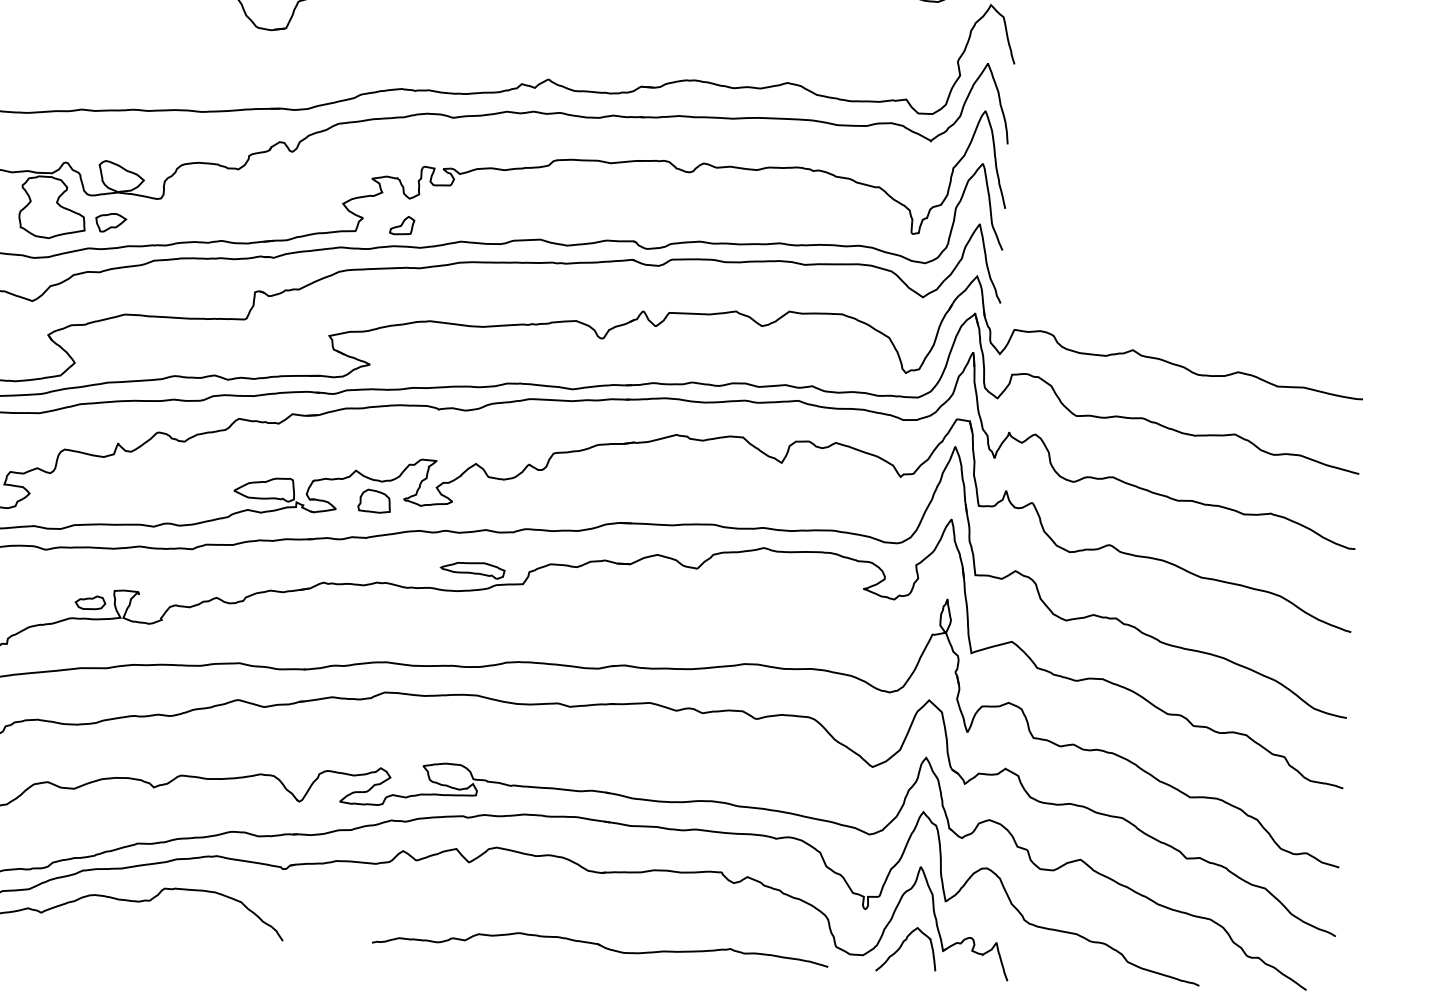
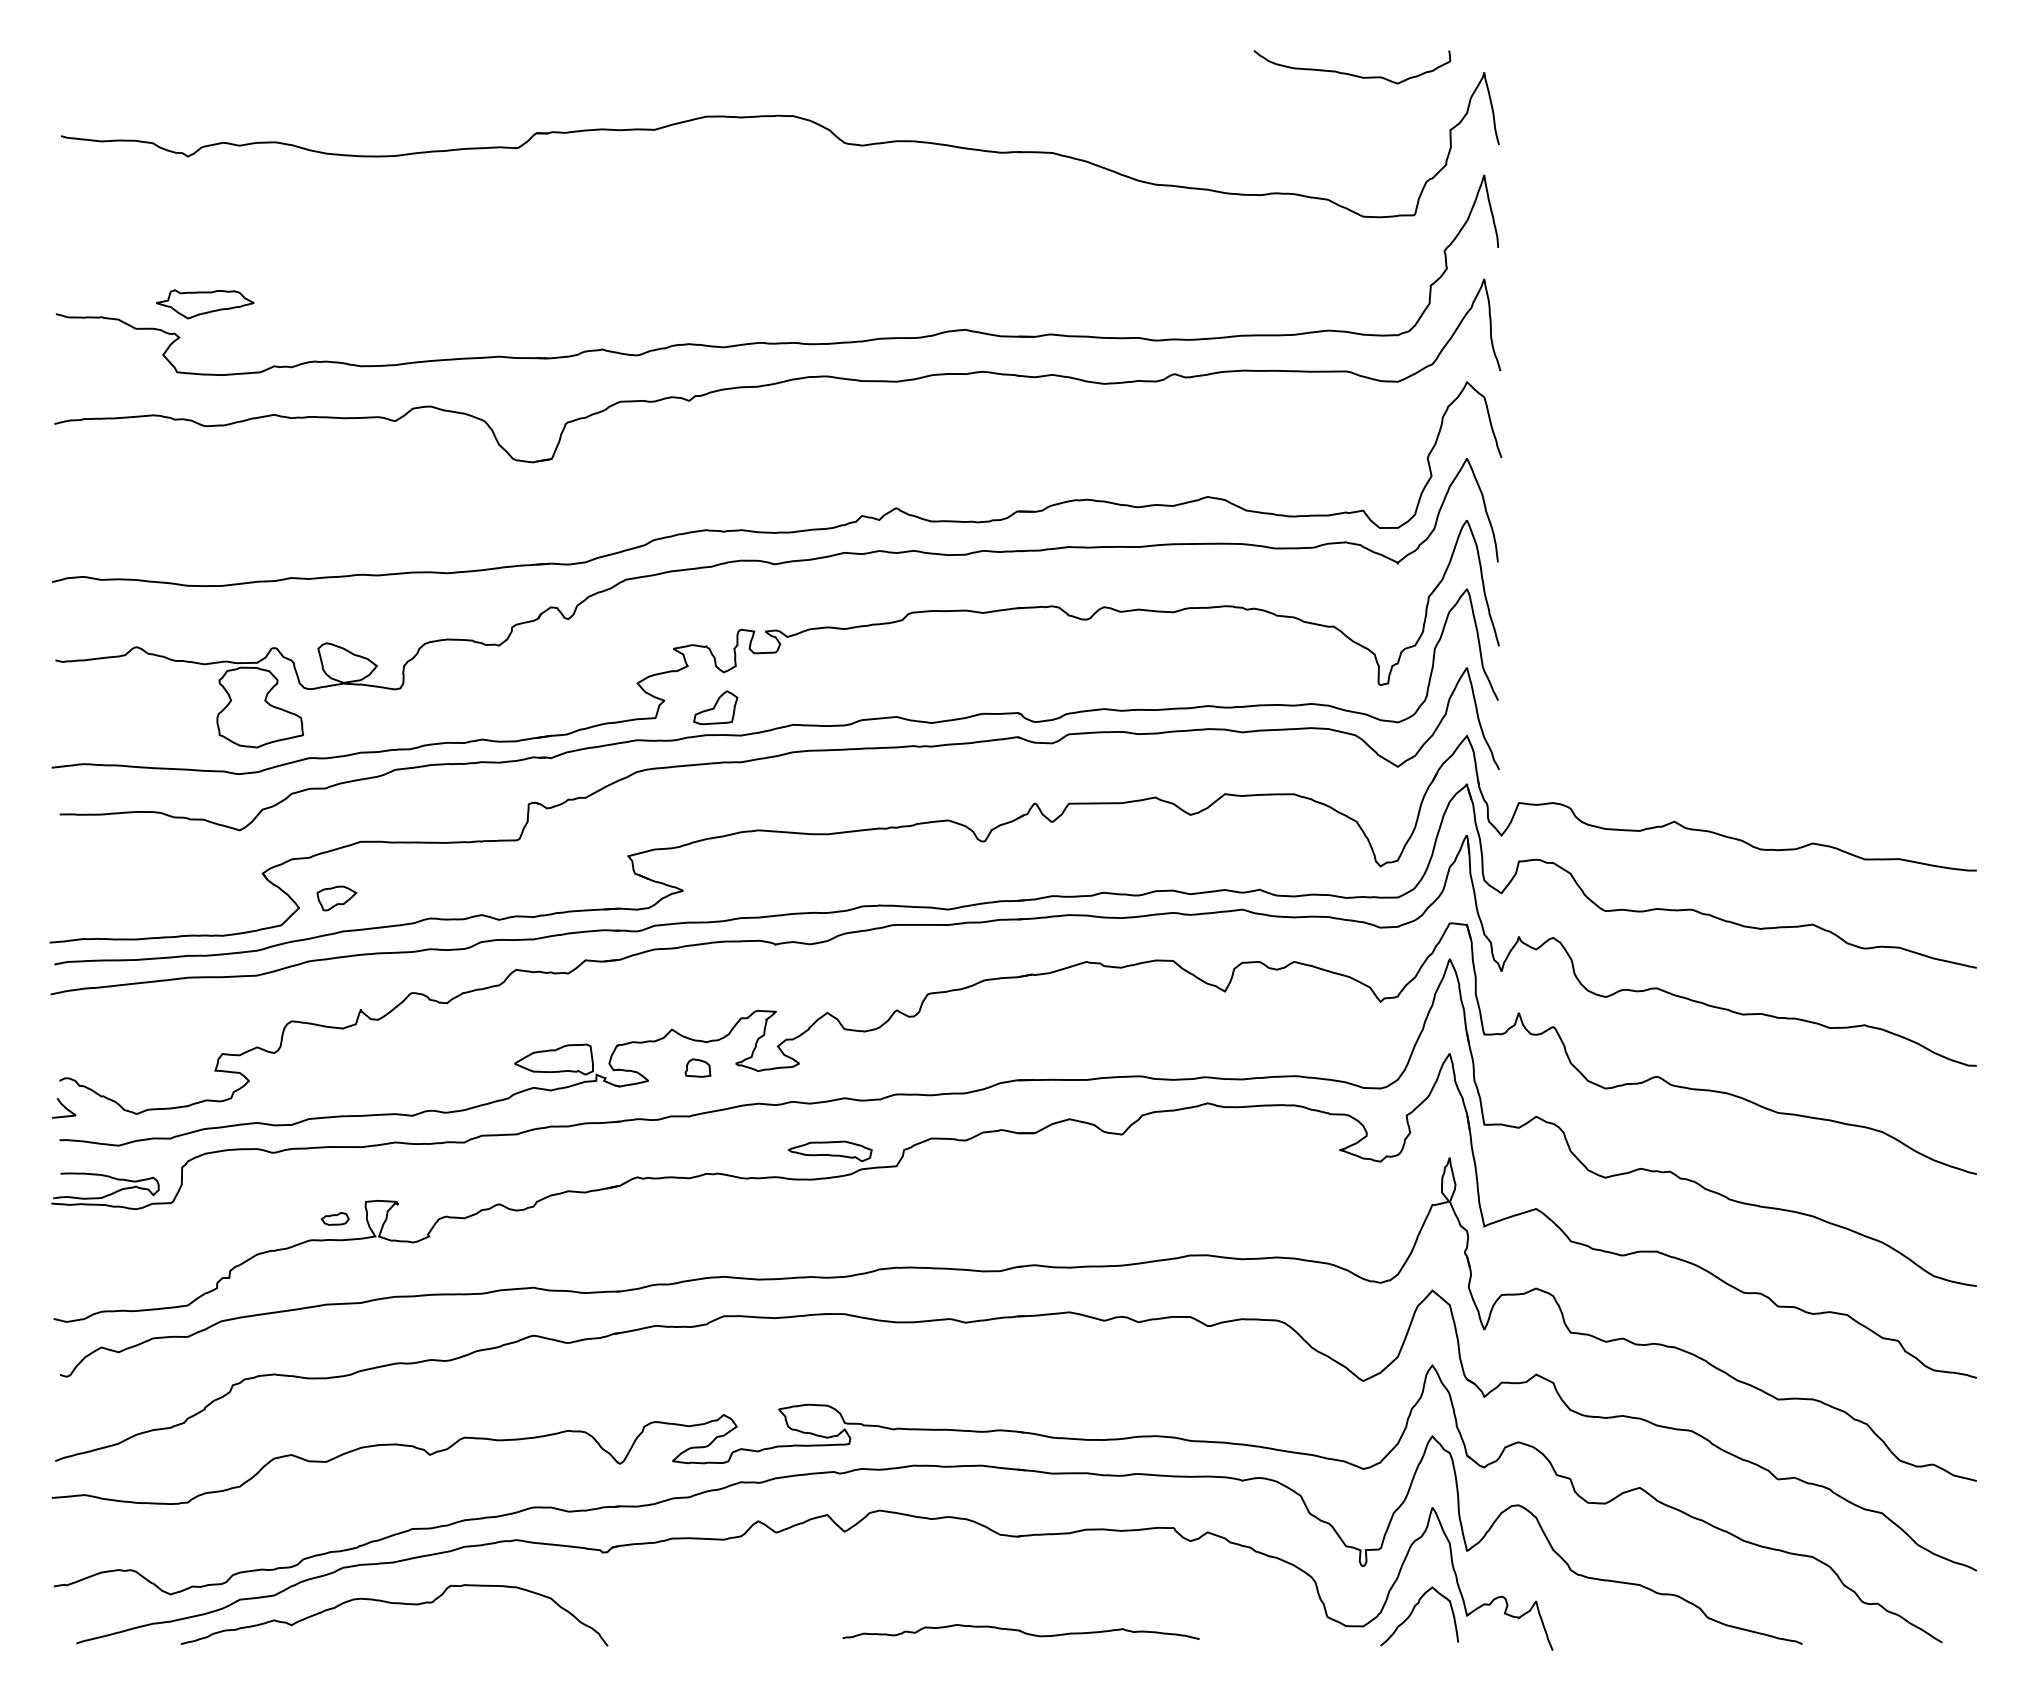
part: (110, 222) -> (336, 898), moved
part: (401, 225) -> (715, 707), size x1.4
part: (374, 500) -> (697, 1067), size x0.6
part: (90, 602) -> (335, 1218), size x0.7
part: (599, 945) -> (1020, 1631), size x0.6

